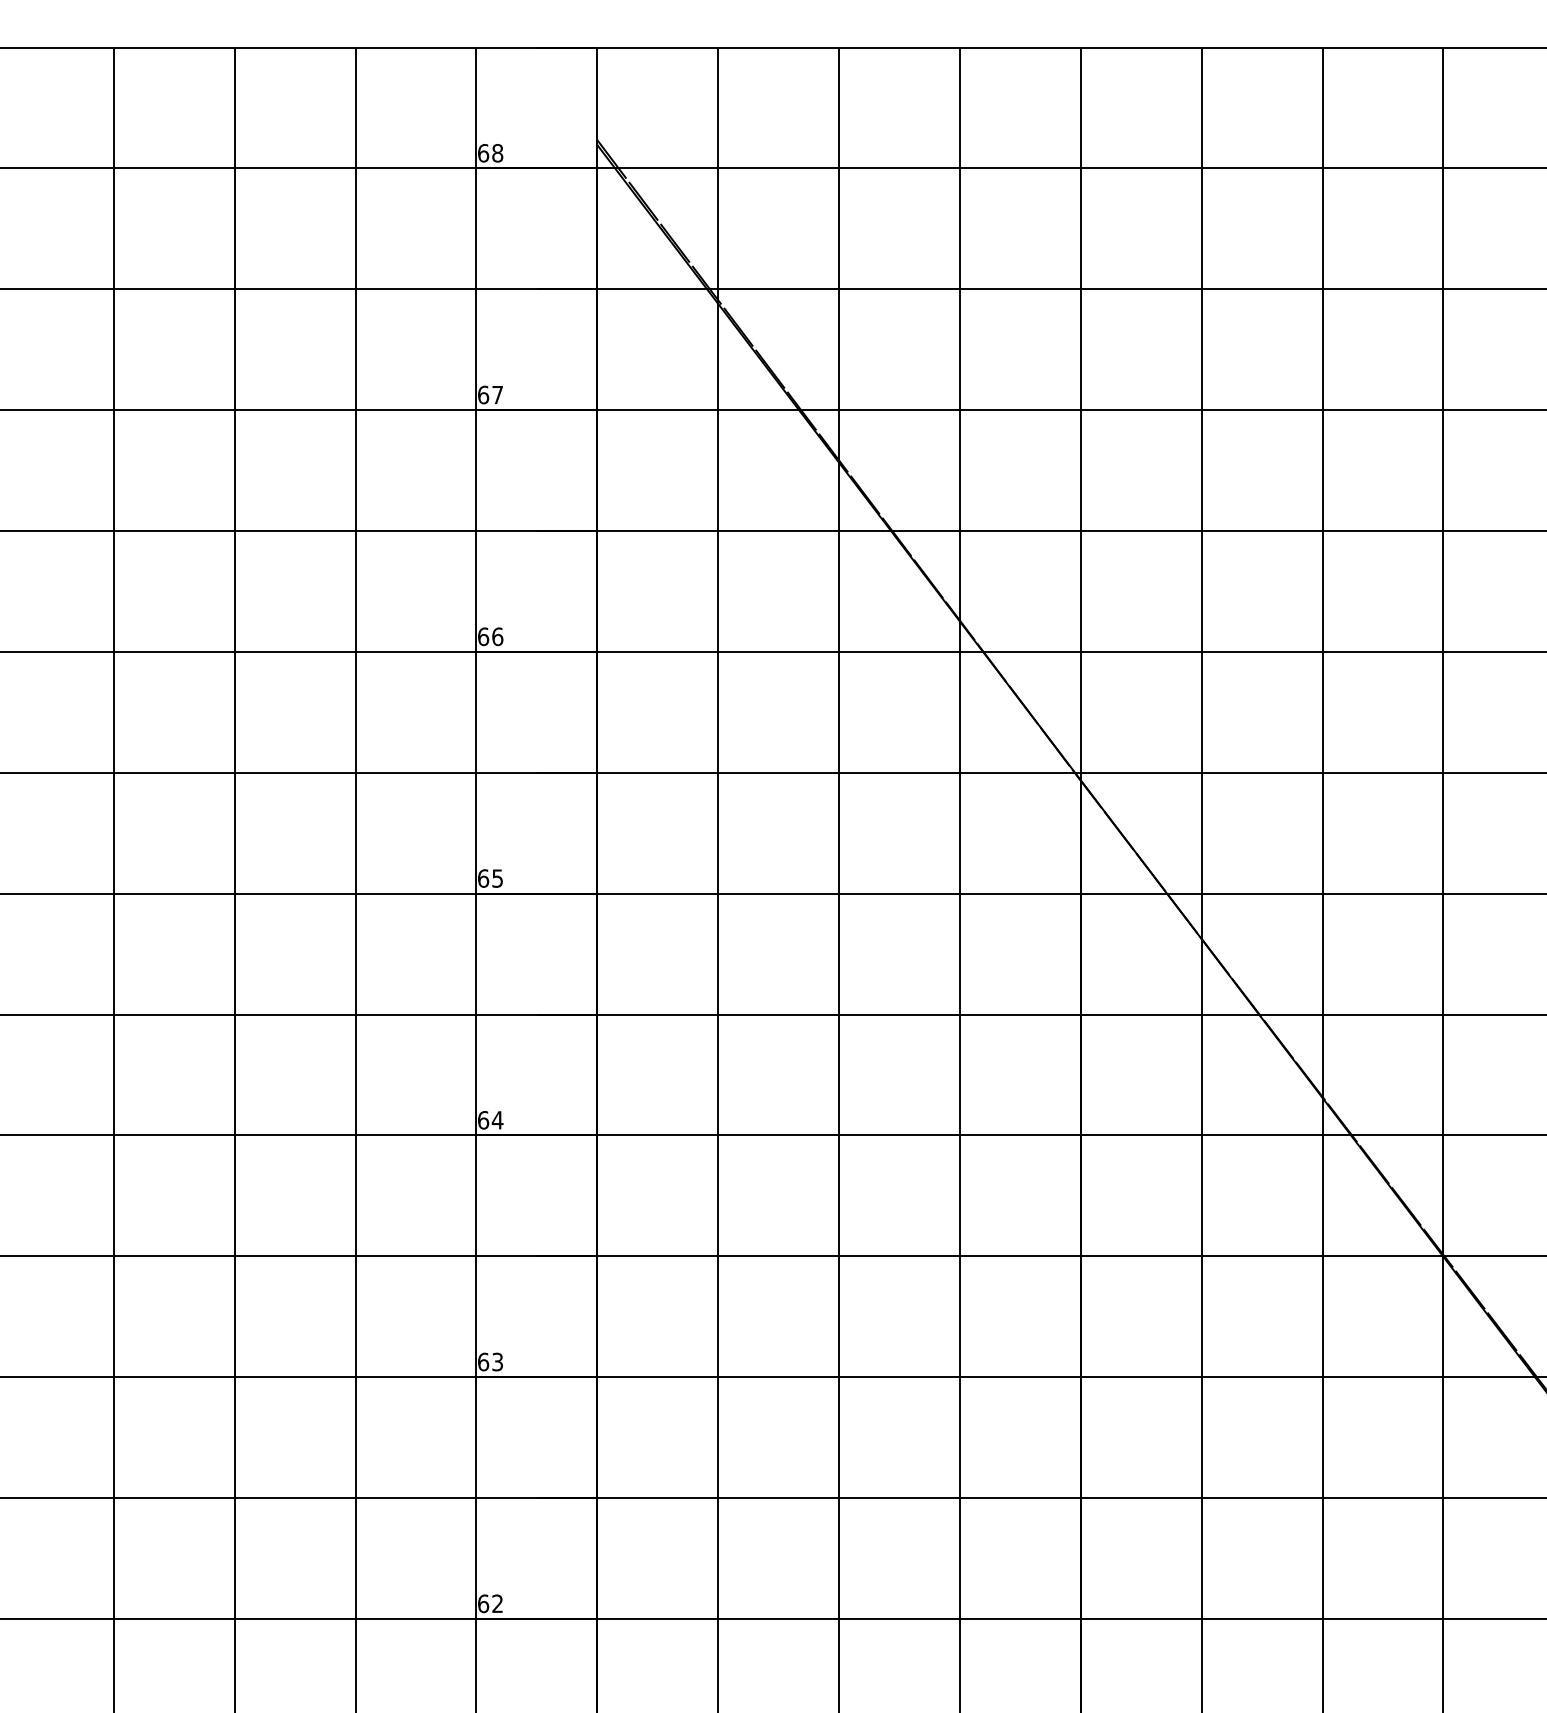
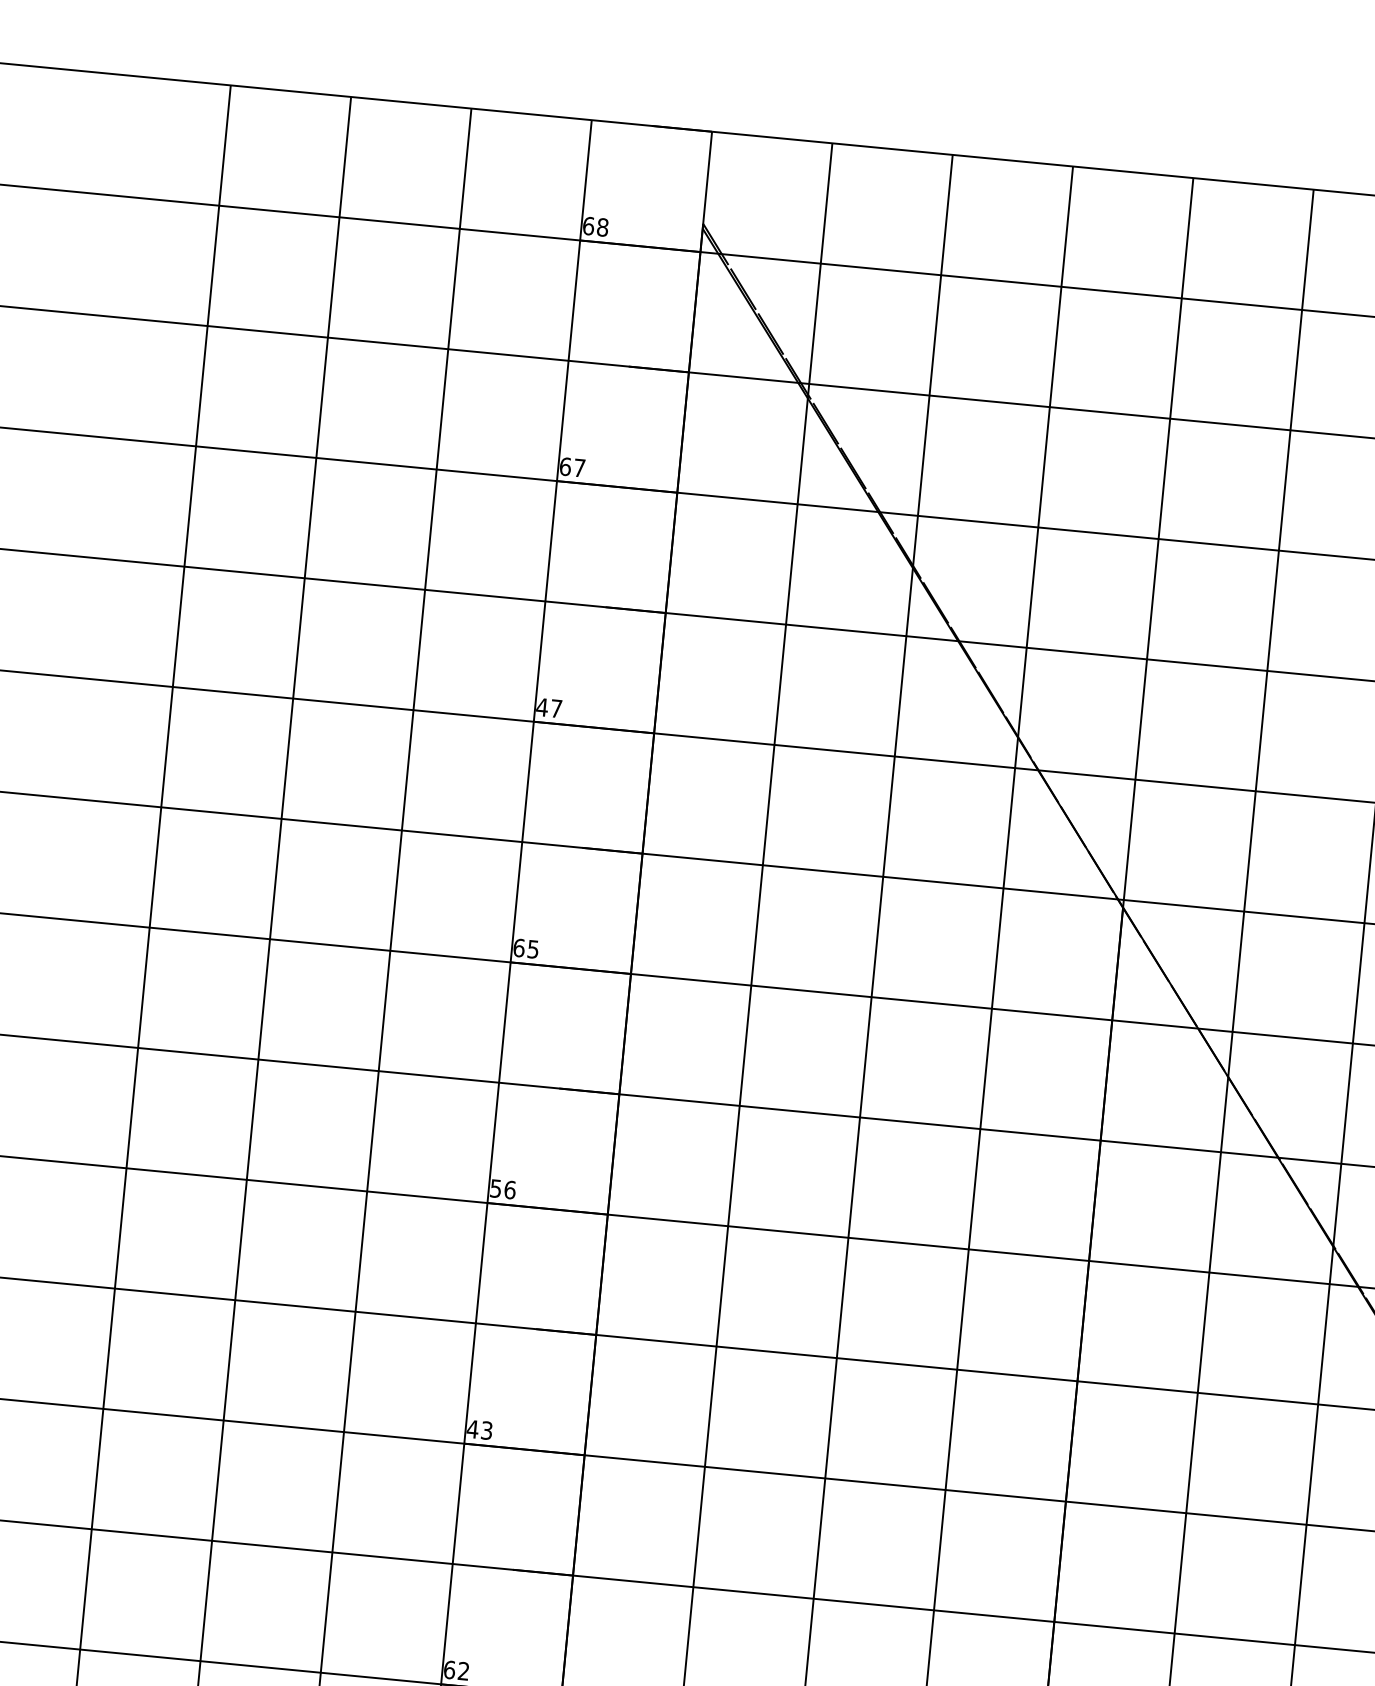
text: (490, 636) -> (549, 707), 66 -> 47
text: (490, 1120) -> (502, 1189), 64 -> 56
text: (483, 1361) -> (472, 1428), 63 -> 43

